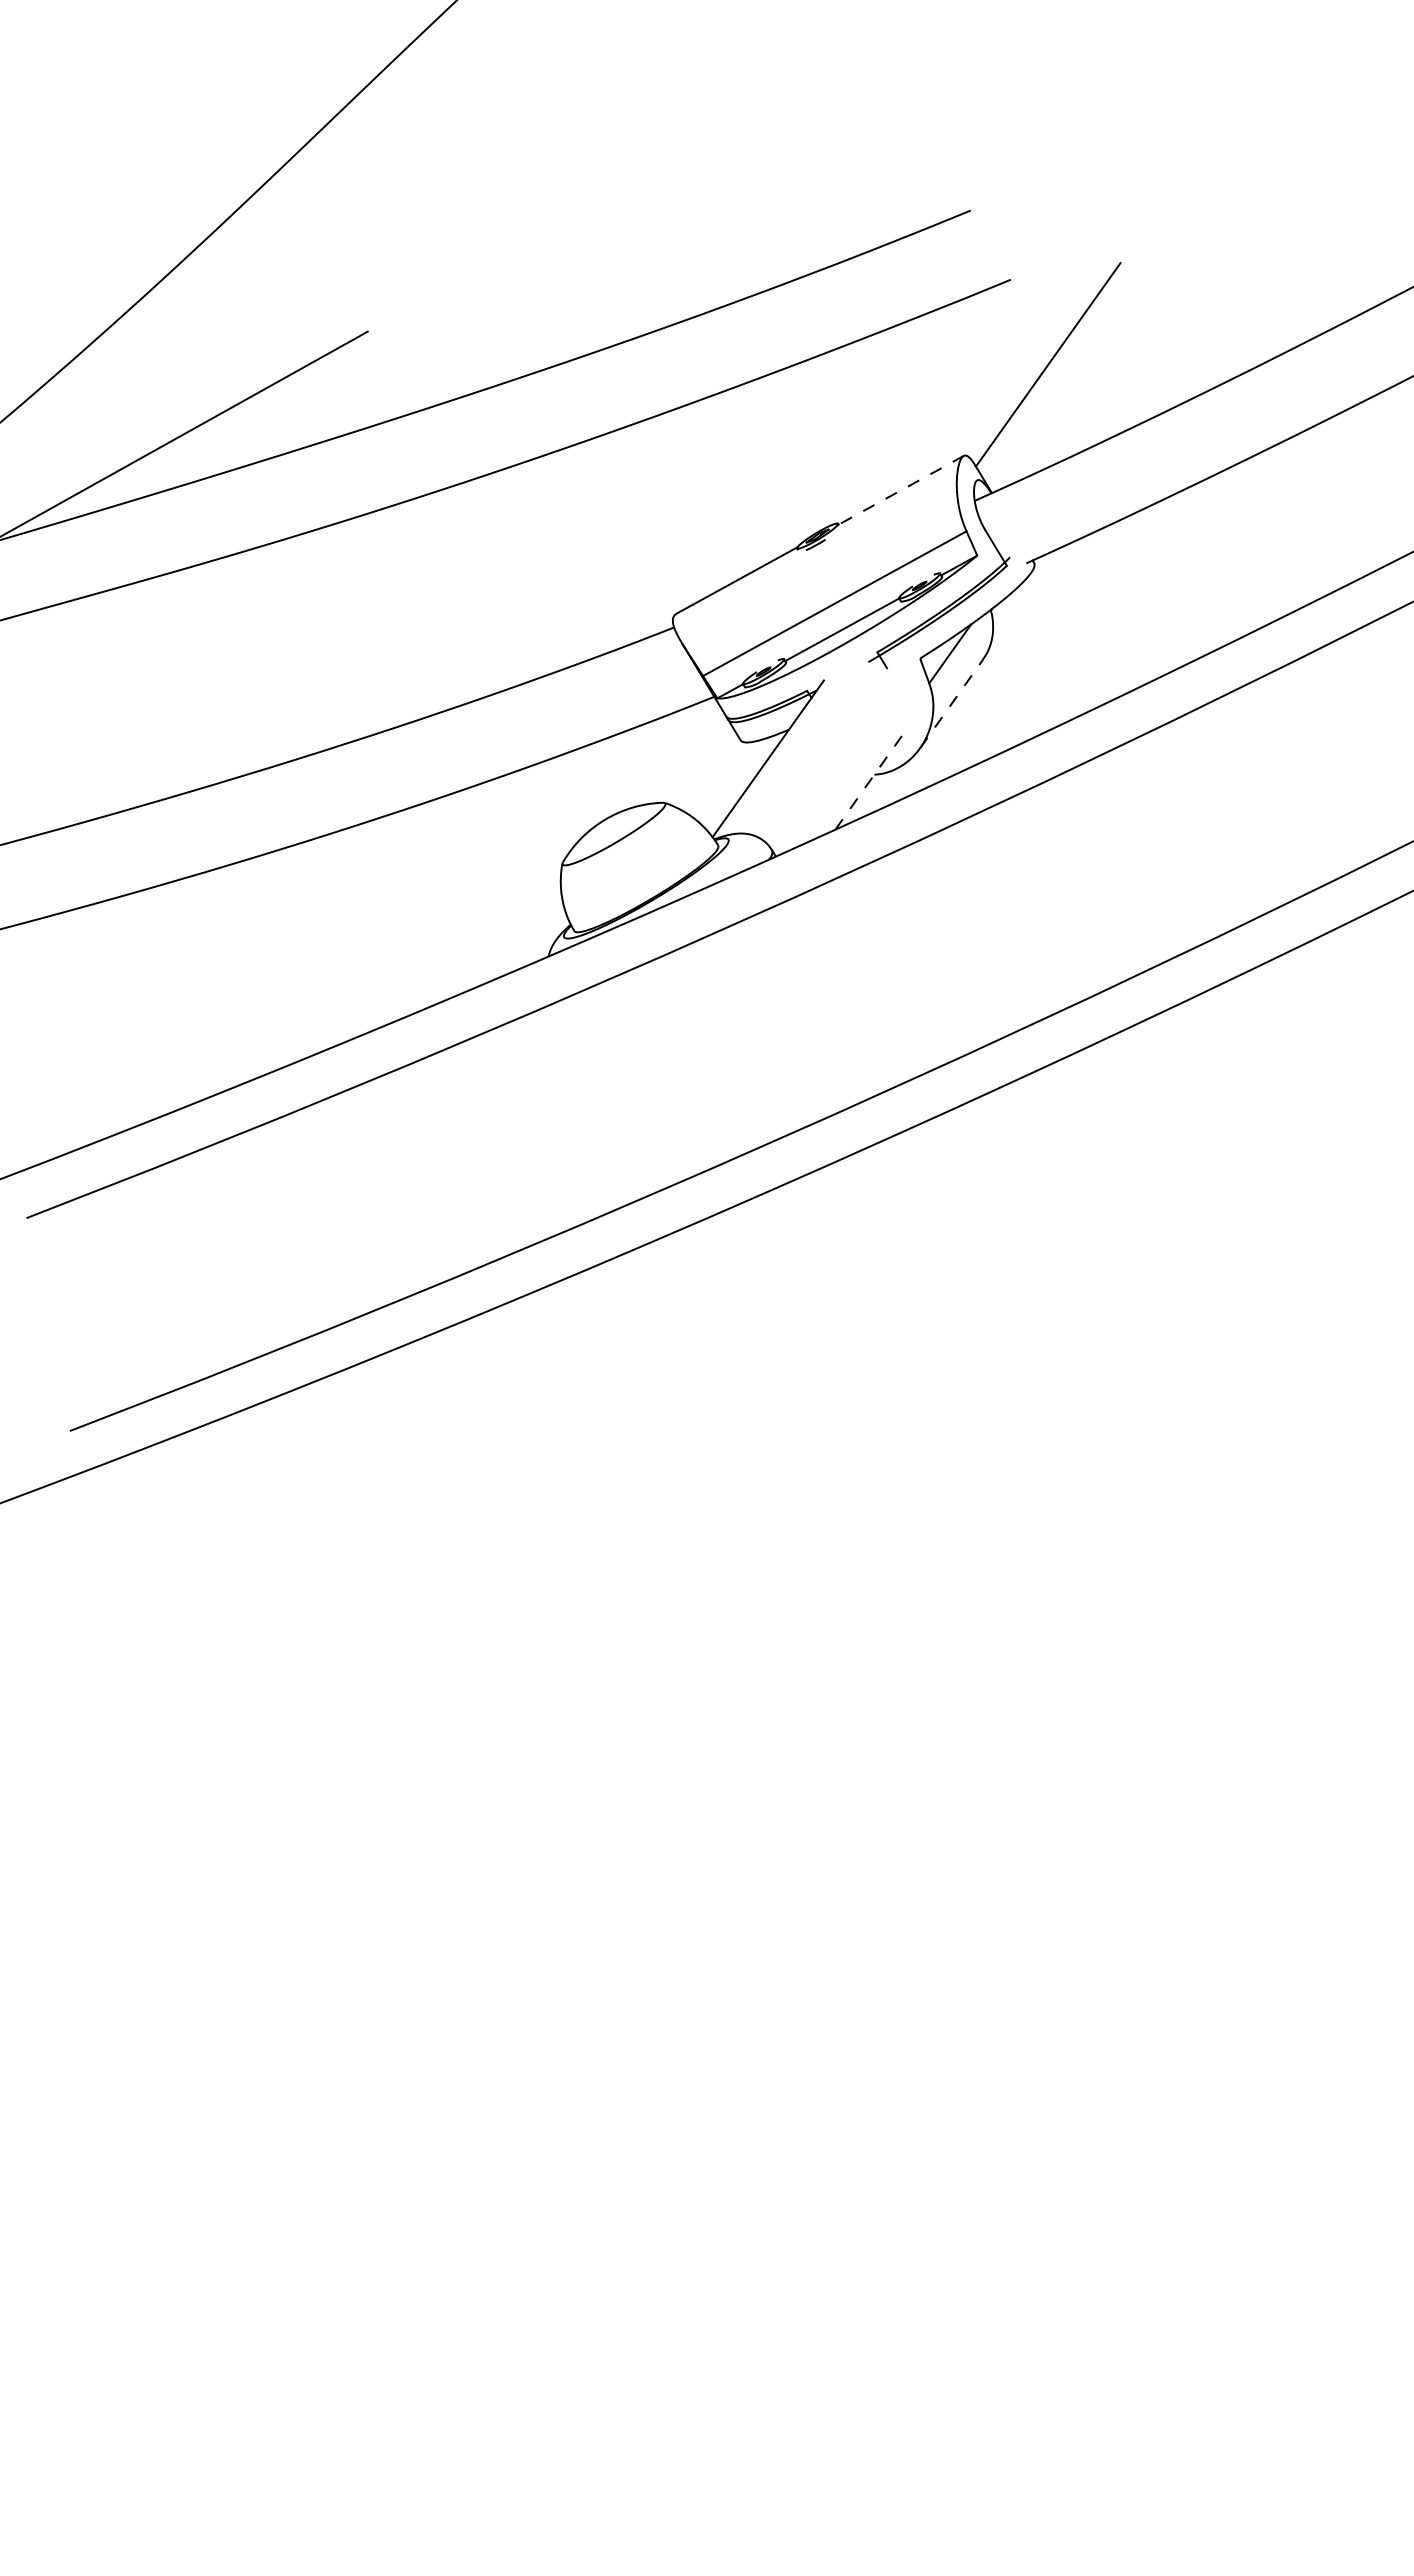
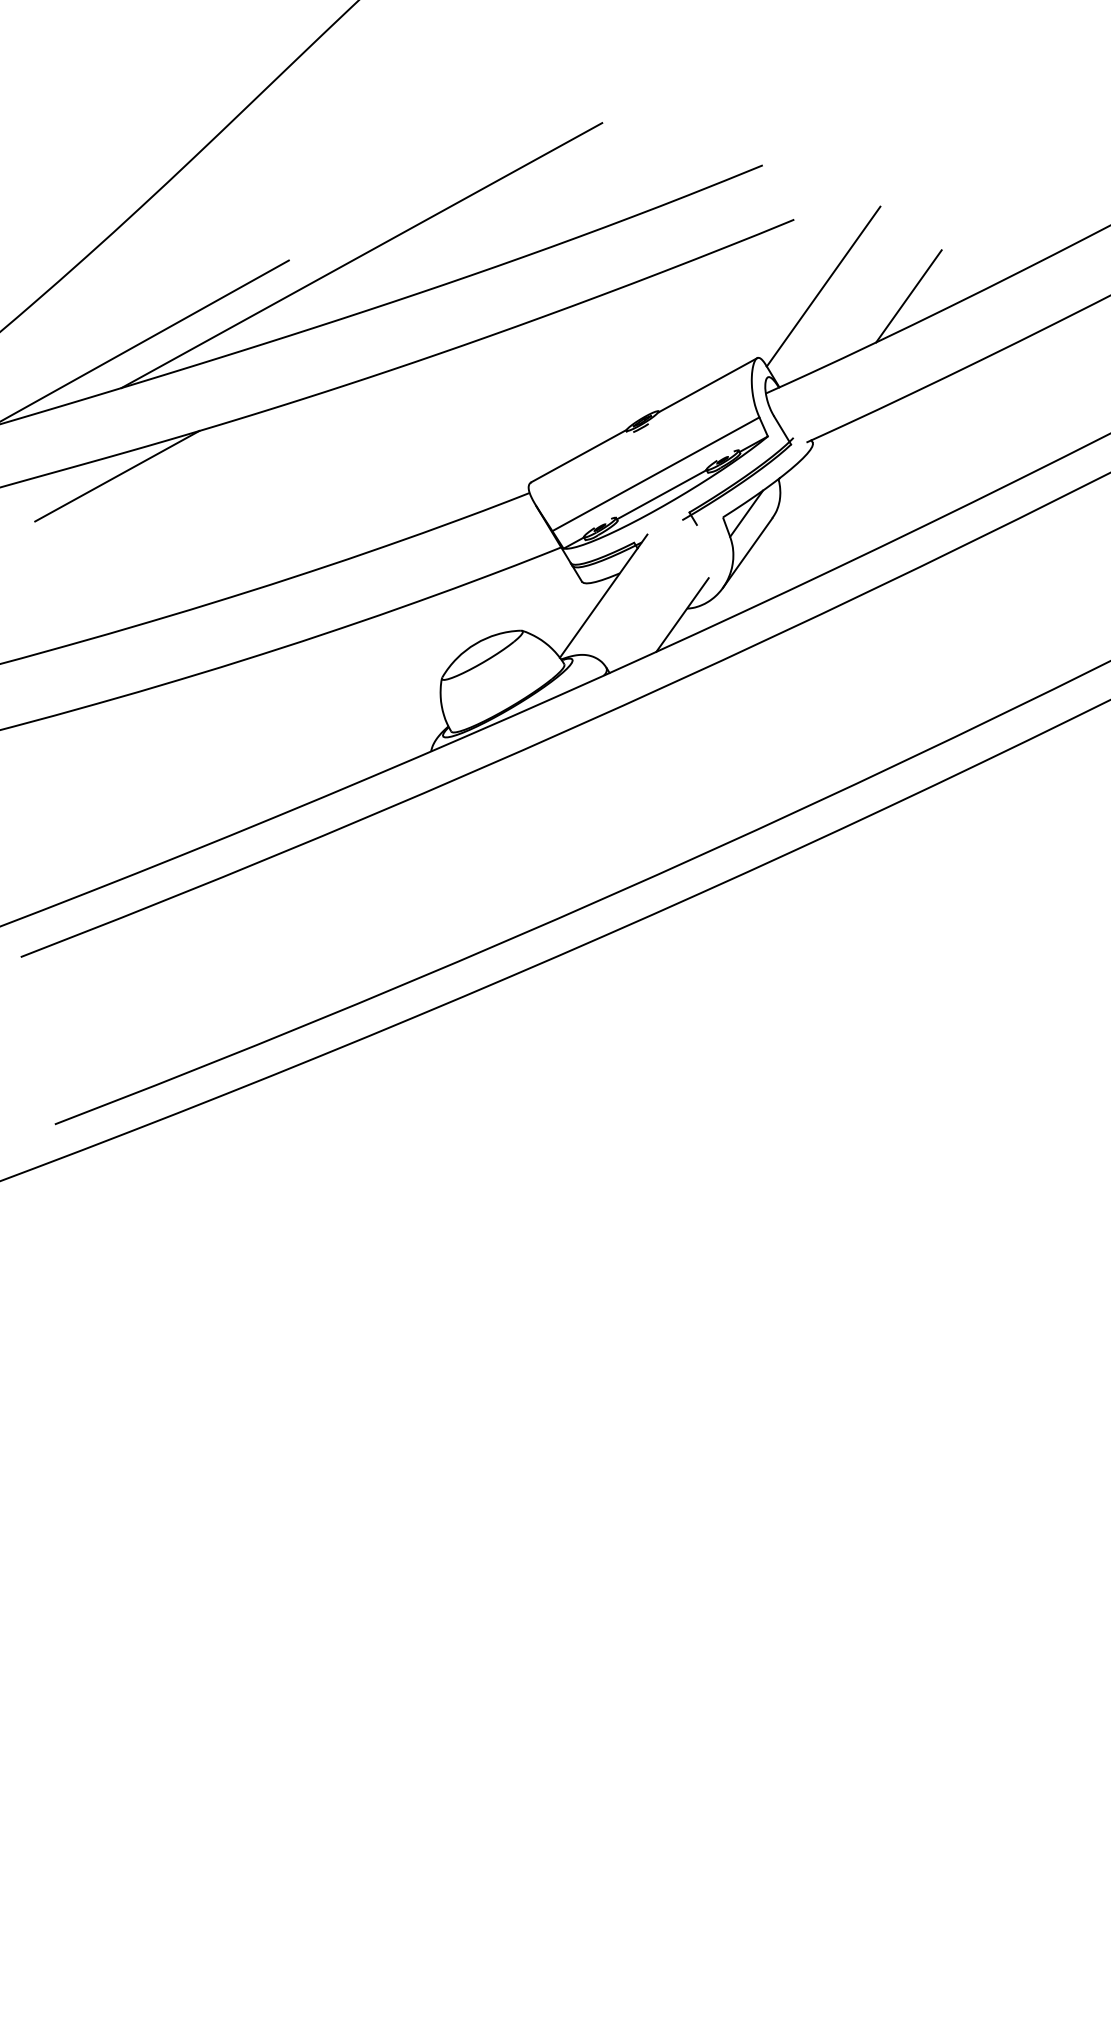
line: (460, 325) -> (361, 255), added
line: (1156, 376) -> (908, 295), added
line: (900, 490) -> (707, 385), dashed -> solid
line: (148, 605) -> (116, 475), added
line: (951, 703) -> (747, 552), dashed -> solid
line: (868, 782) -> (682, 614), dashed -> solid

